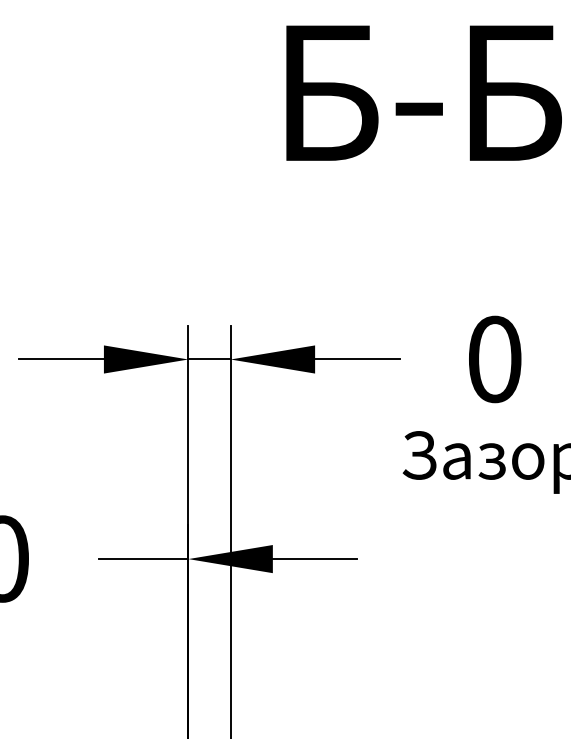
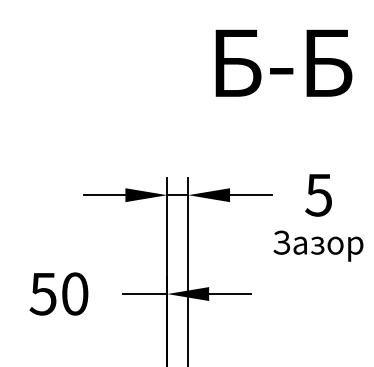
text: (493, 358) -> (318, 194), 0 -> 5

